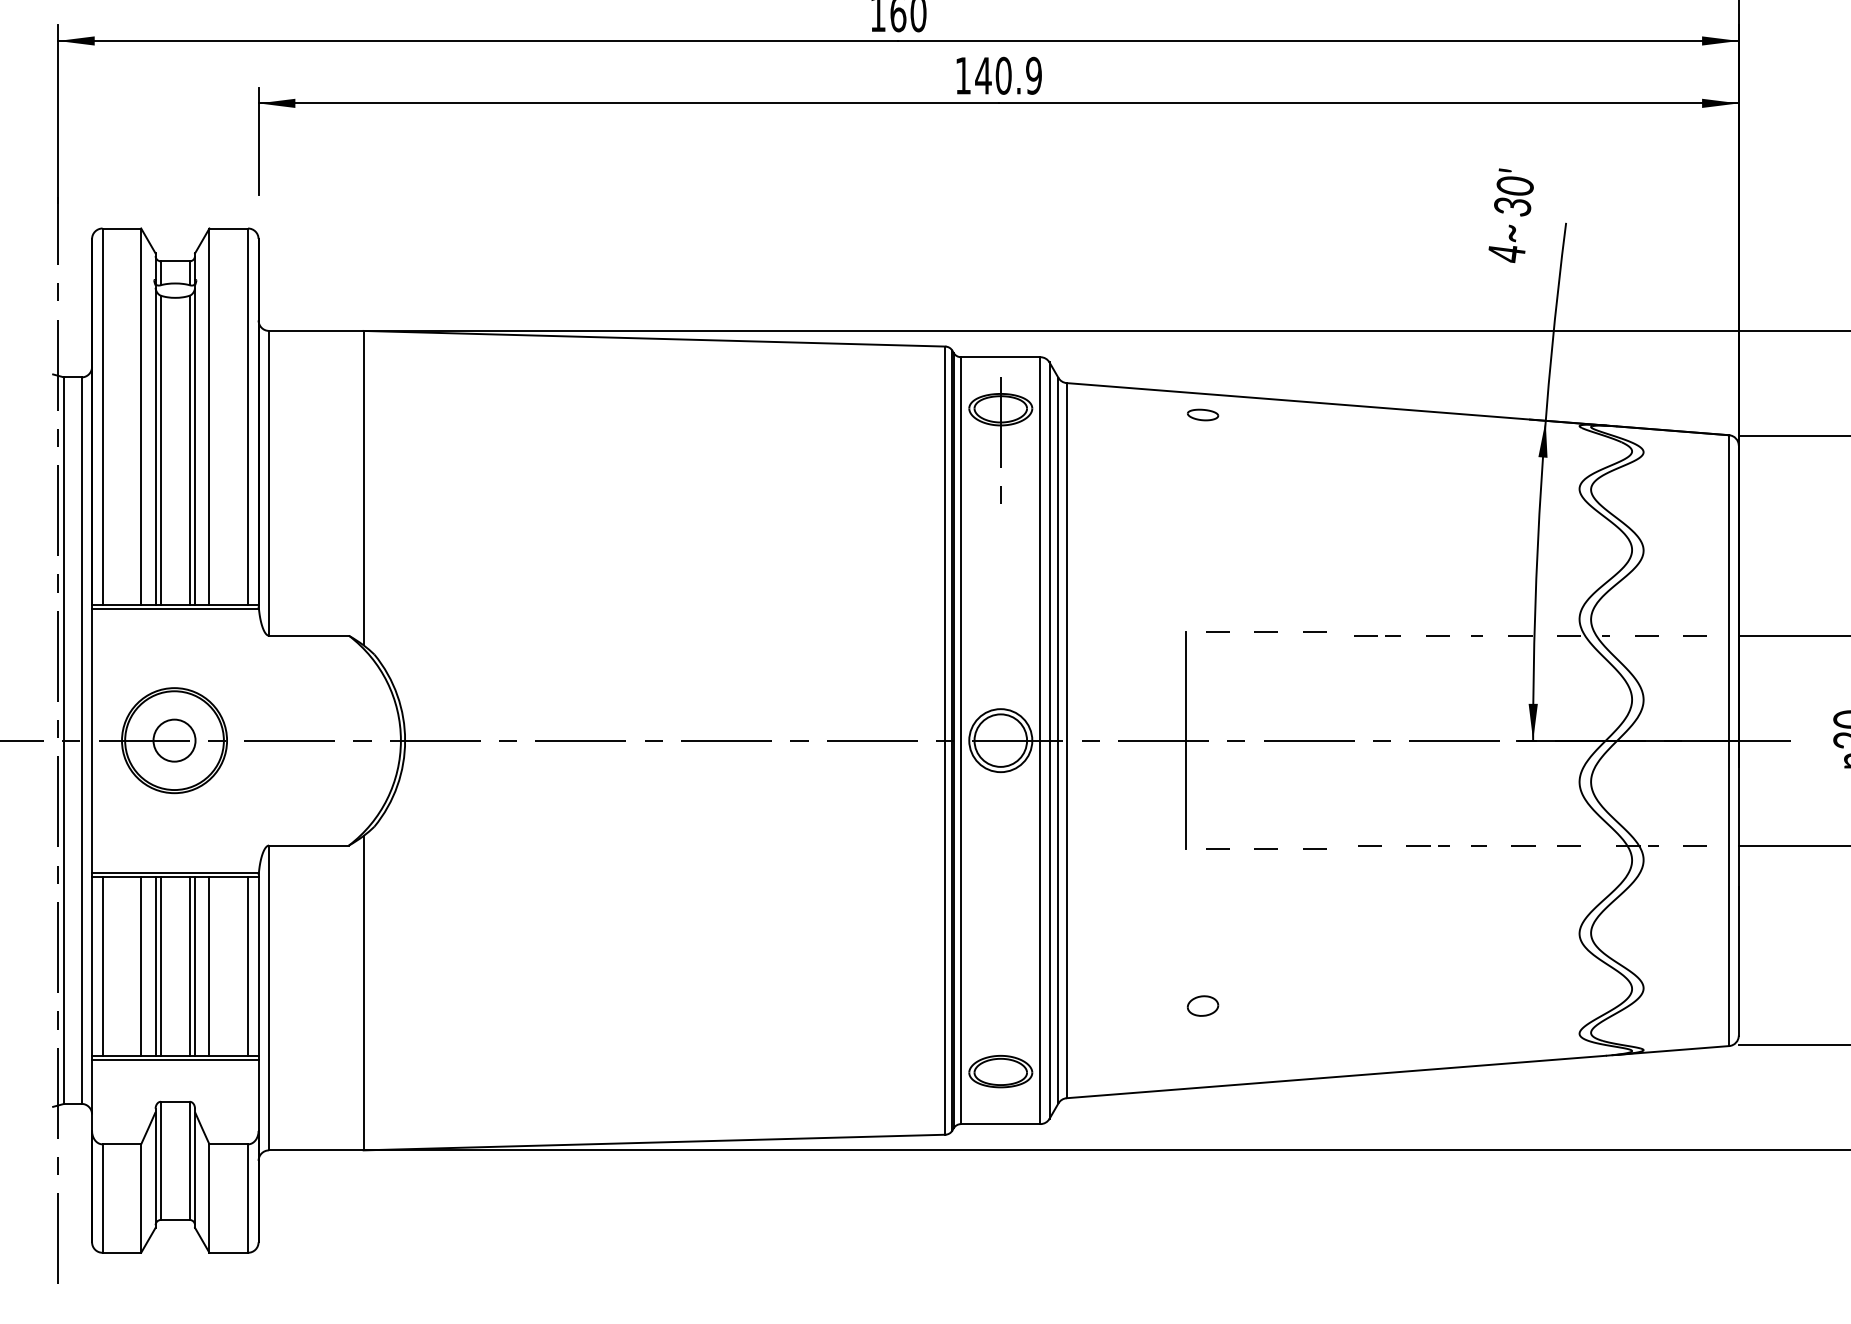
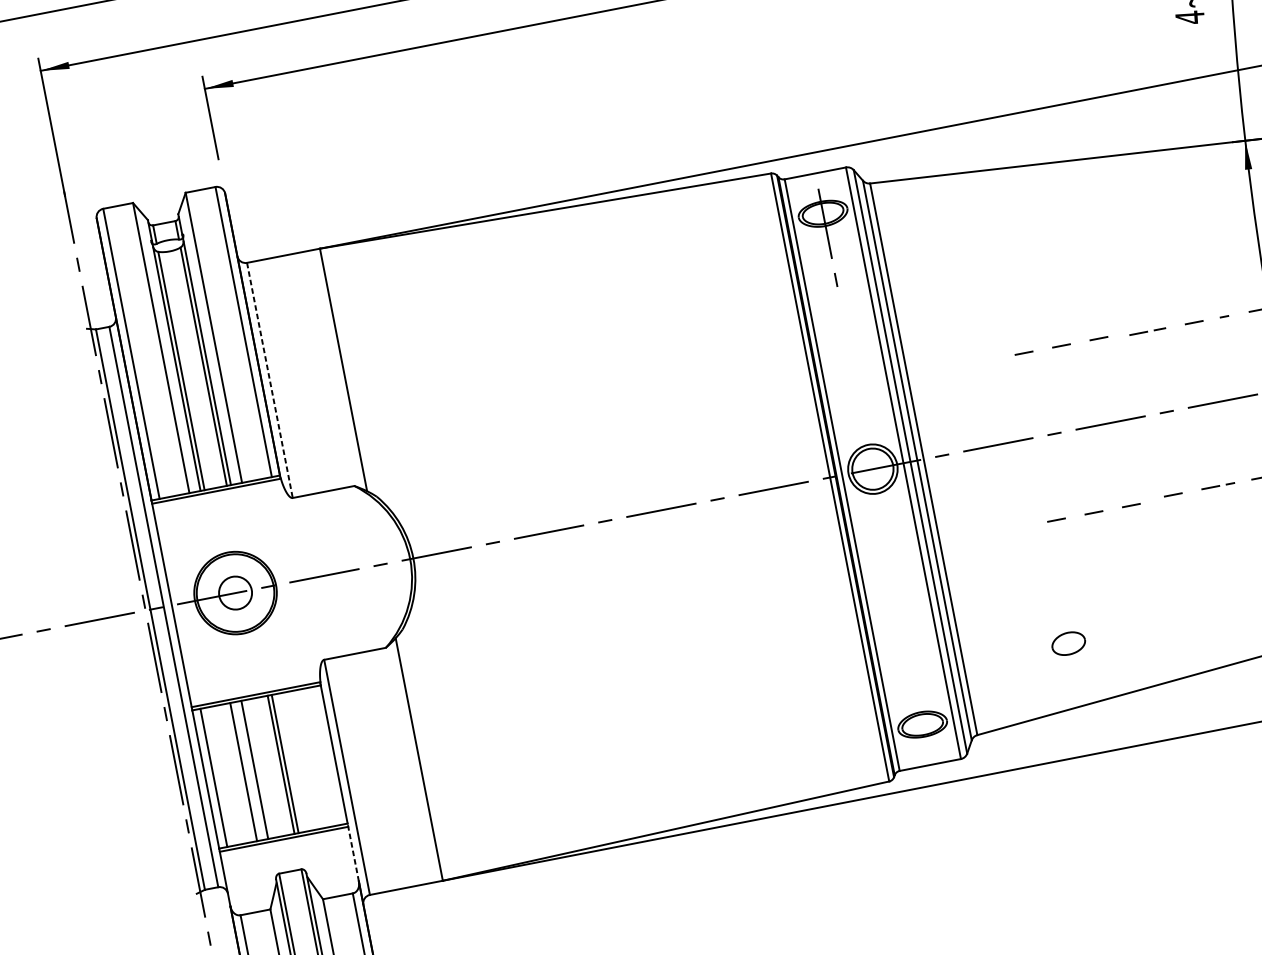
part: (1203, 414) -> (980, 187), removed
line: (269, 483) -> (270, 380), solid -> dashed
line: (1185, 740) -> (1015, 441), removed
line: (160, 965) -> (258, 768), removed
line: (209, 965) -> (296, 761), removed
line: (248, 965) -> (326, 755), removed
part: (1202, 1005) -> (1068, 643), size x1.4
line: (258, 1093) -> (353, 852), solid -> dashed

